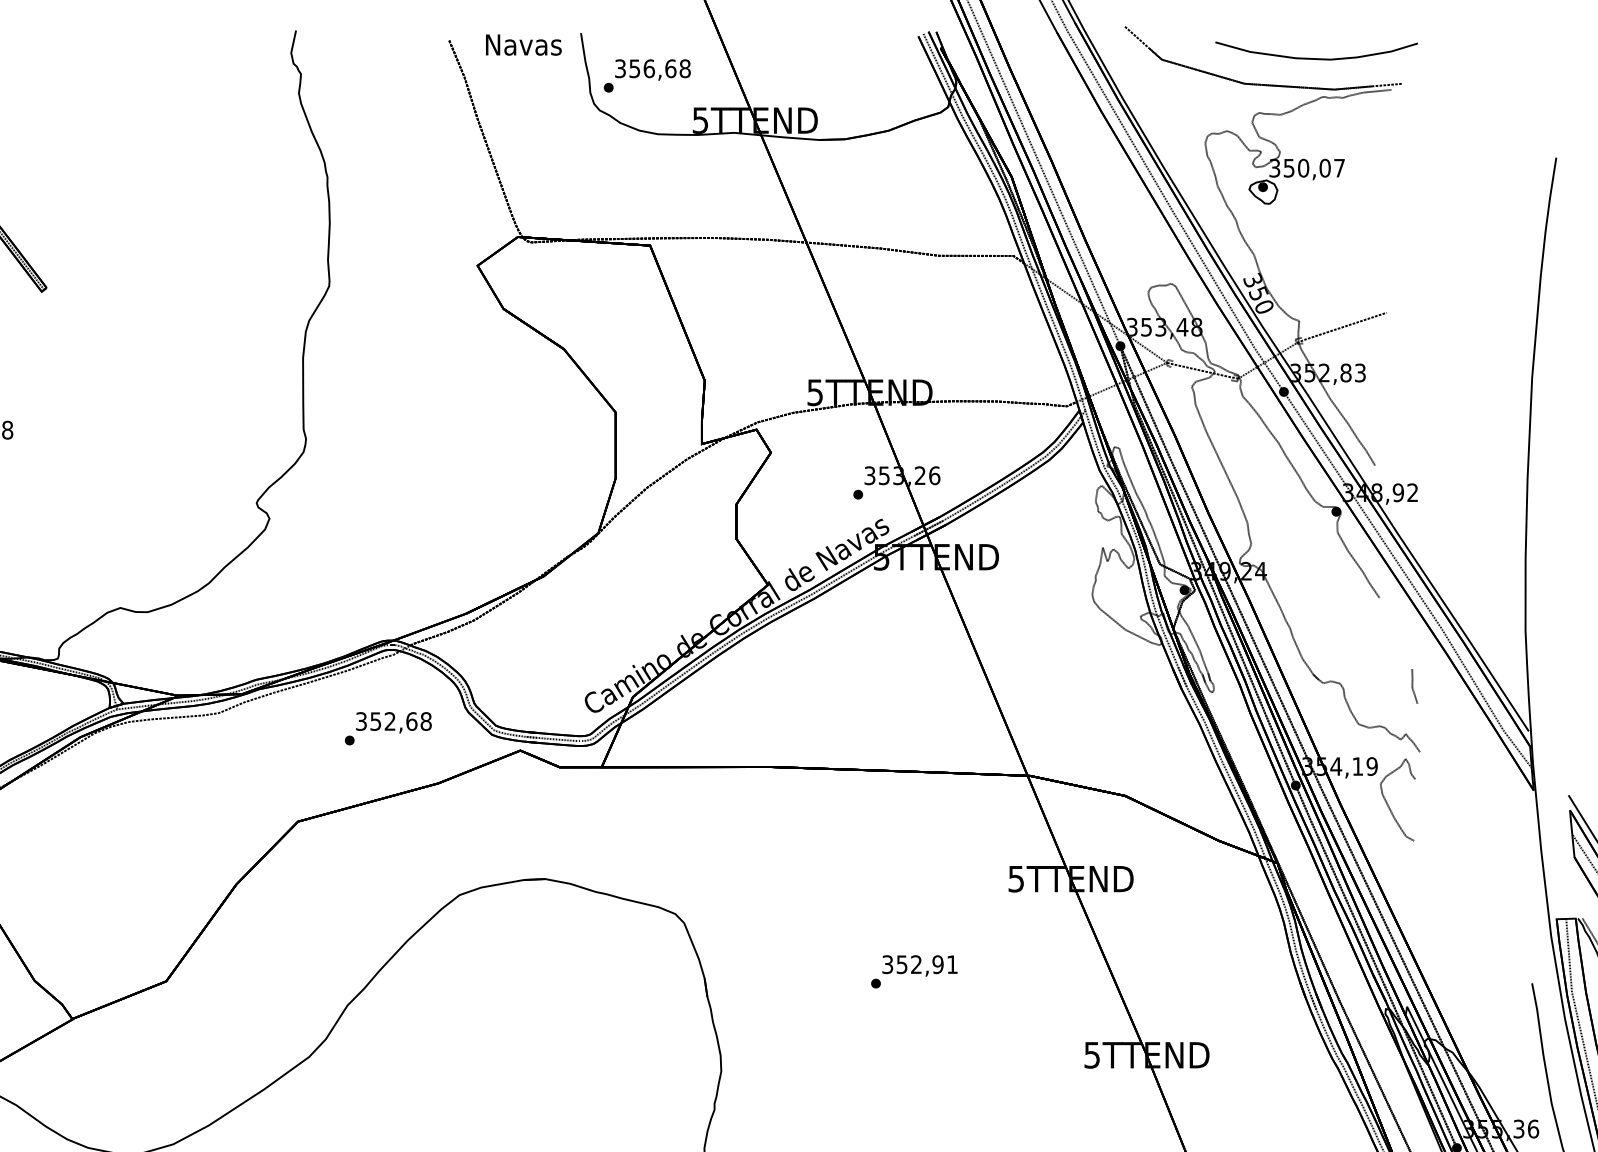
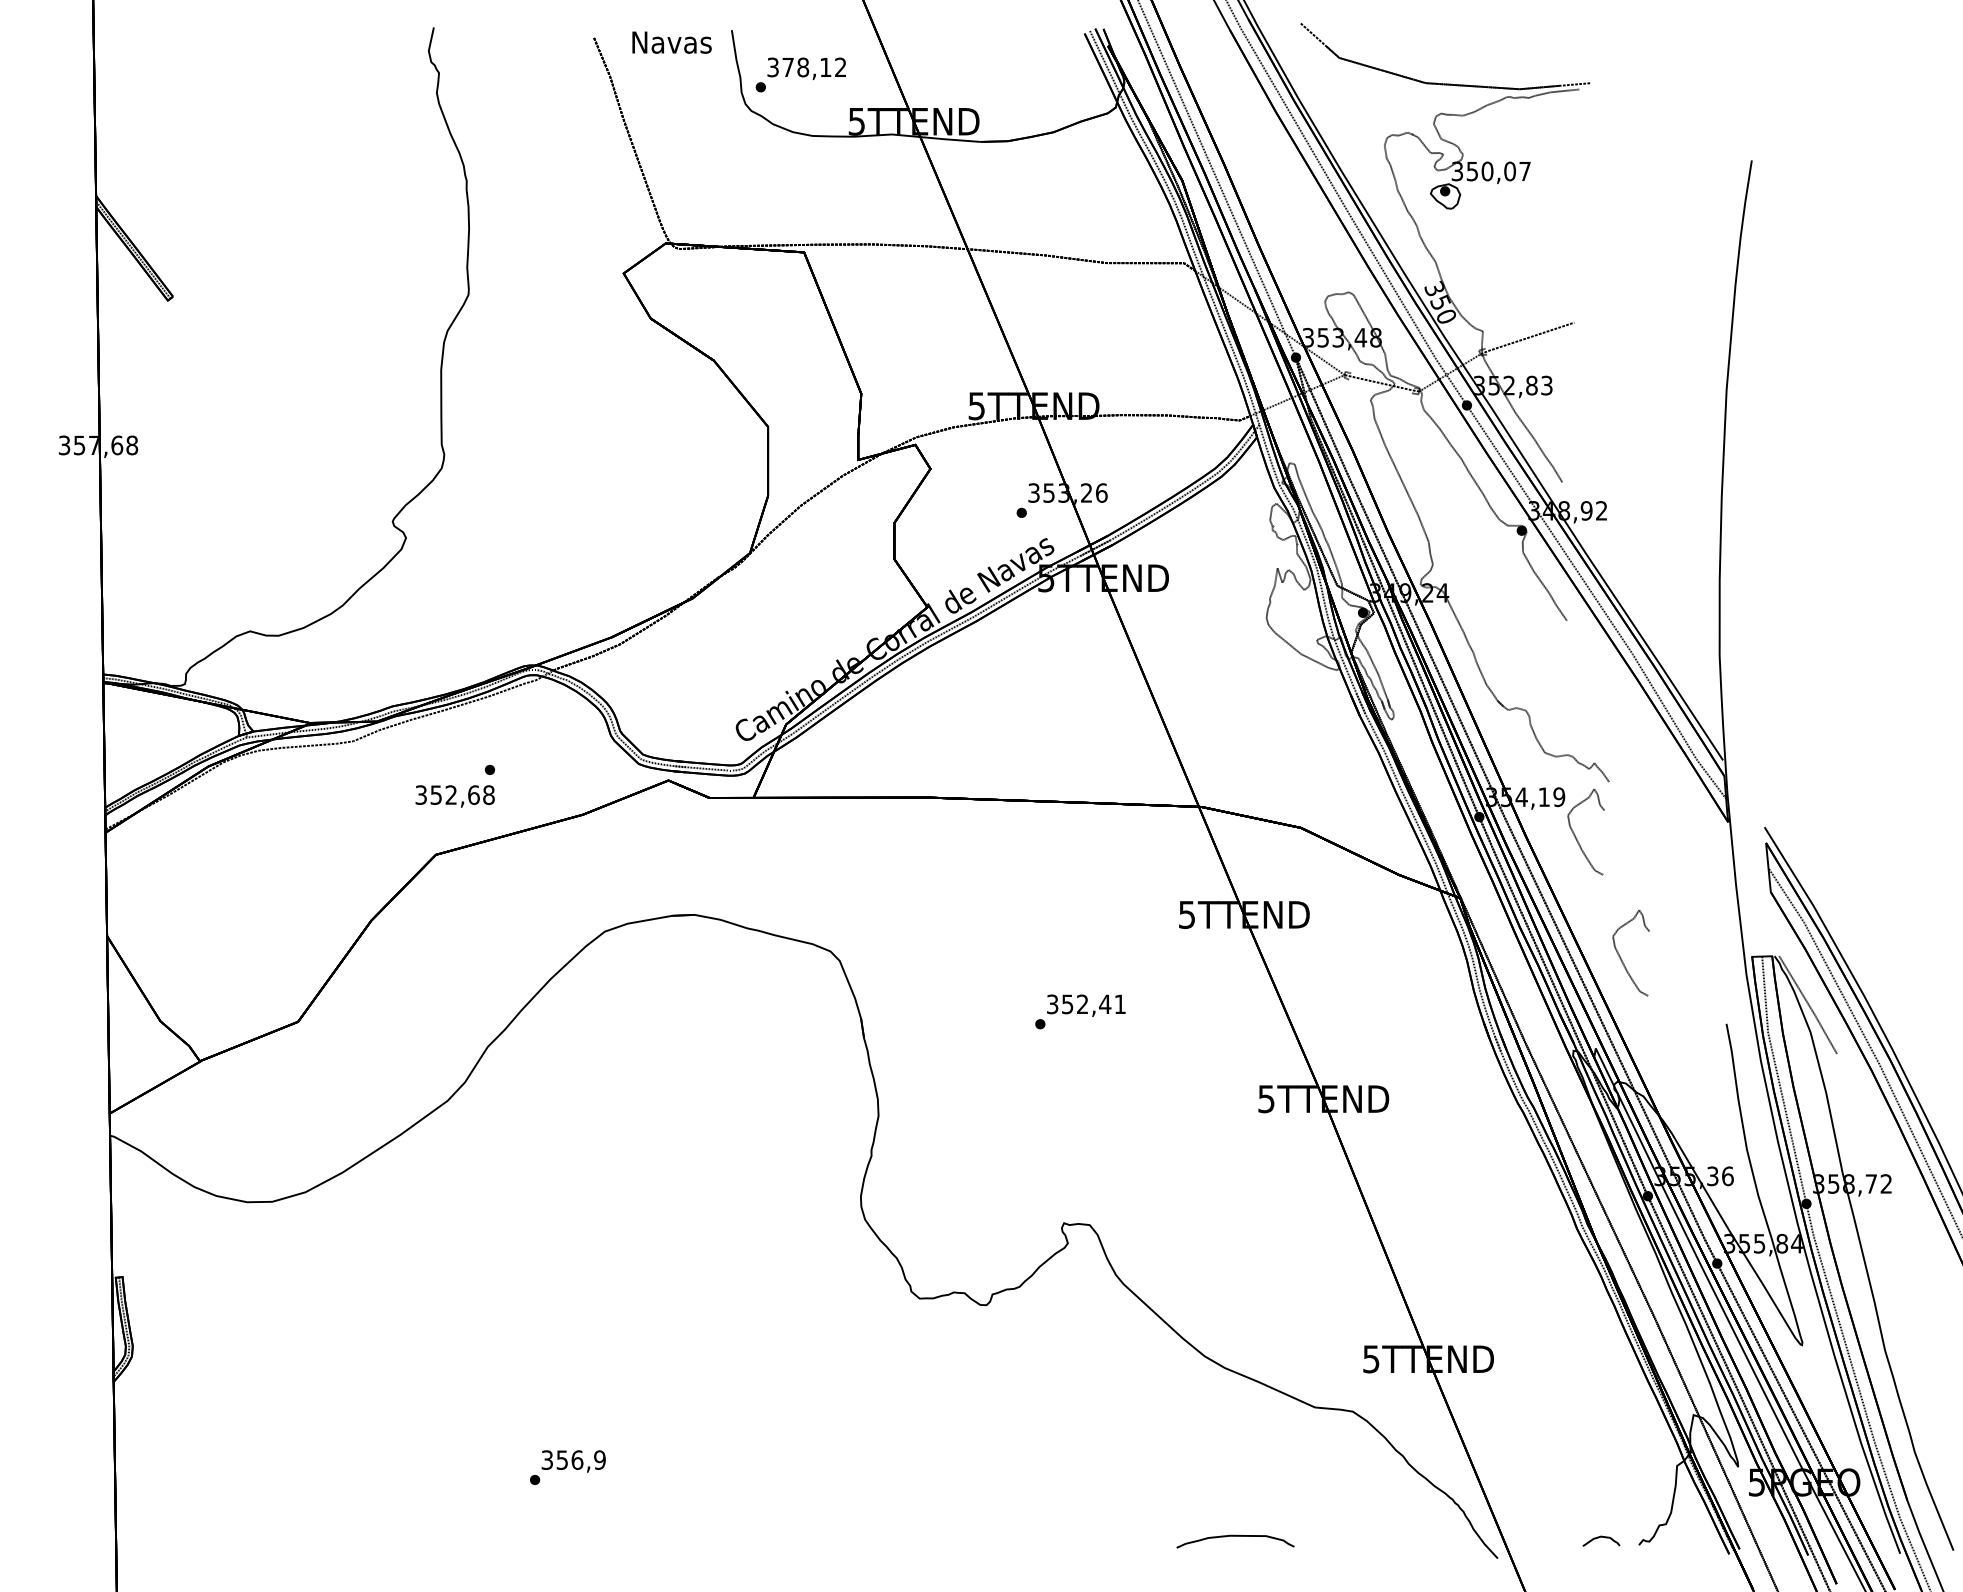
curve: (1316, 58) -> (1501, 56), removed
text: (660, 68) -> (814, 67), 356,68 -> 378,12
line: (1413, 686) -> (1602, 713), removed
text: (393, 722) -> (454, 796), moved
curve: (1432, 921) -> (1622, 959), added
text: (938, 964) -> (1105, 1004), 352,91 -> 352,41

